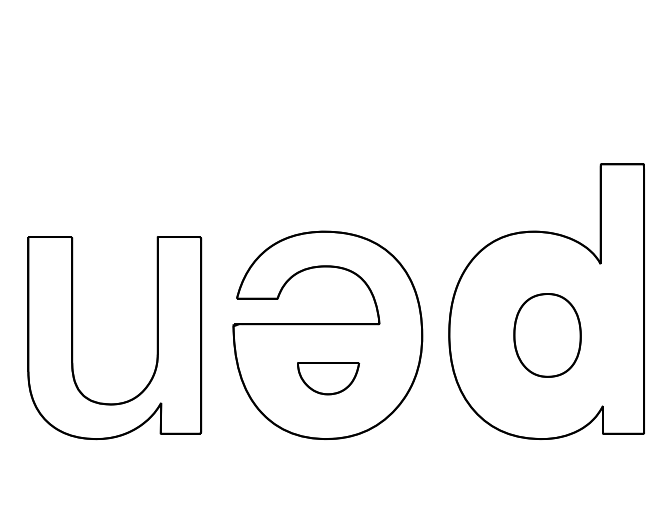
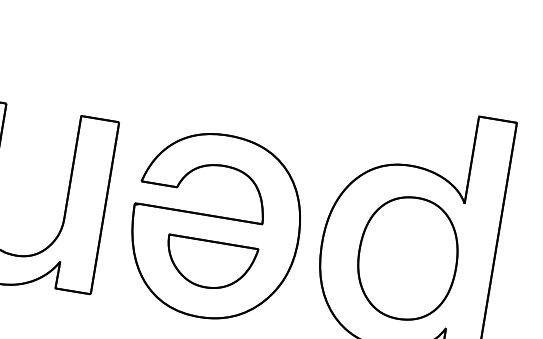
part: (547, 335) -> (407, 258), size x1.67
part: (328, 378) -> (210, 264), size x1.67

